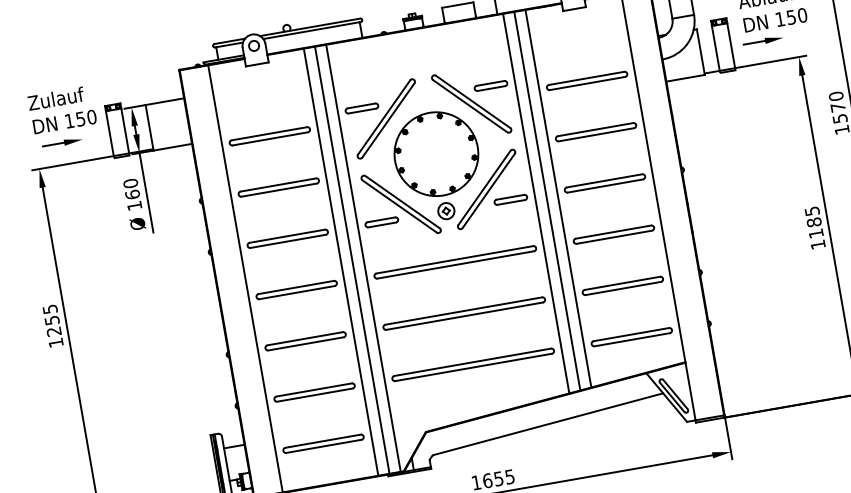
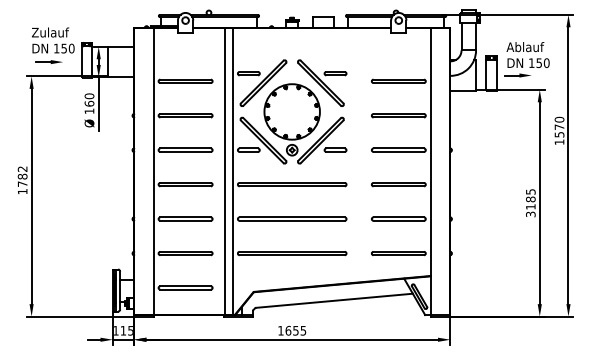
line: (558, 198) -> (366, 154), removed
line: (547, 201) -> (359, 155), removed
line: (535, 203) -> (351, 155), removed
text: (817, 244) -> (530, 214), 1185 -> 3185
line: (340, 262) -> (217, 171), removed
text: (51, 320) -> (22, 176), 1255 -> 1782

